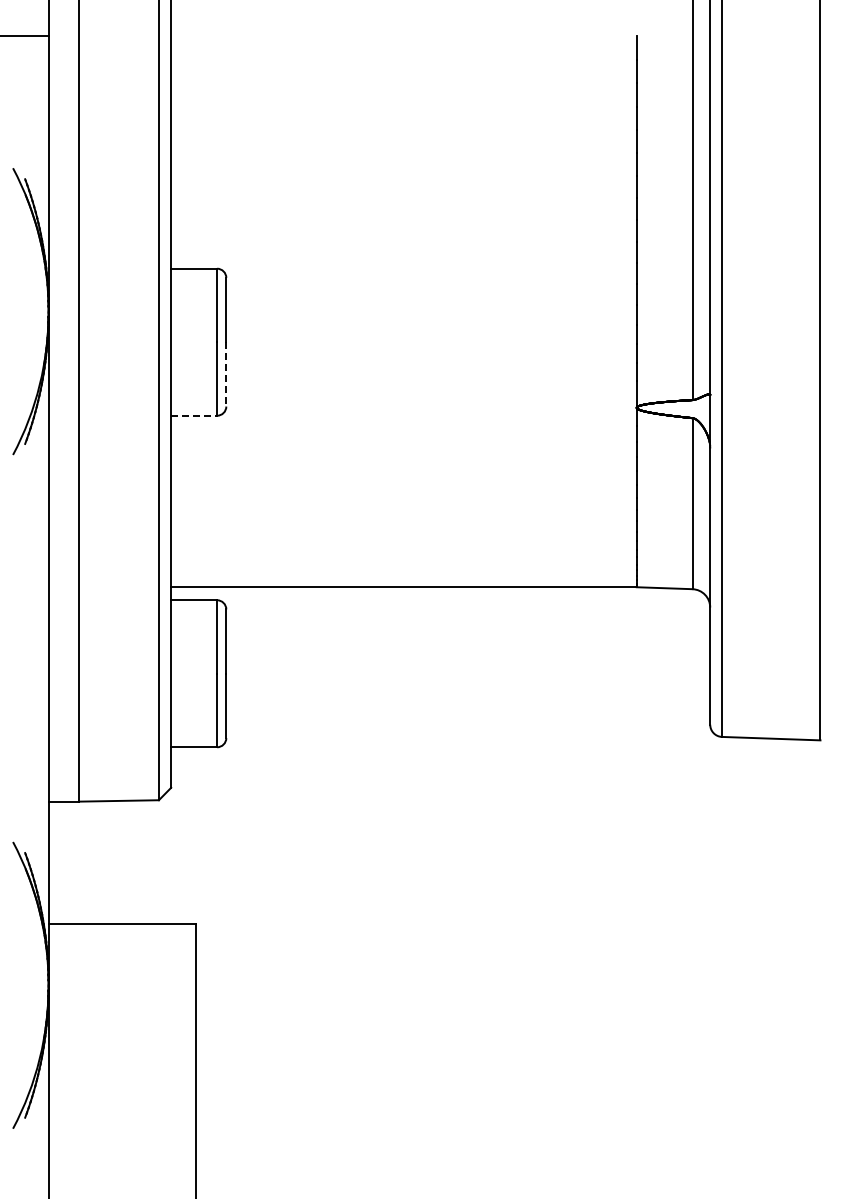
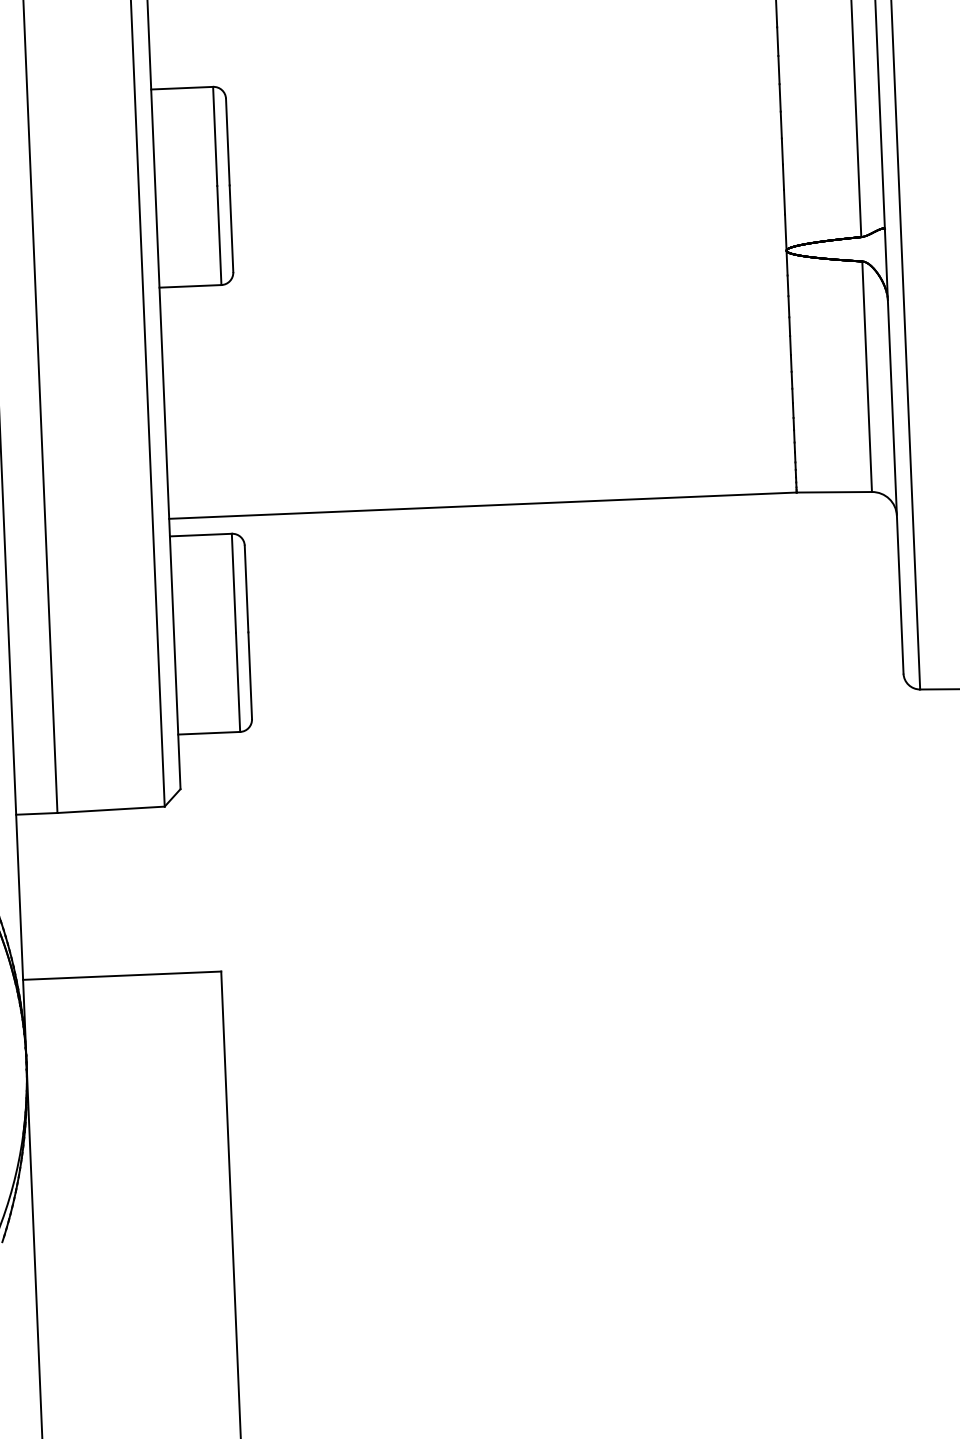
line: (226, 374) -> (231, 228), dashed -> solid
line: (194, 415) -> (190, 286), dashed -> solid

